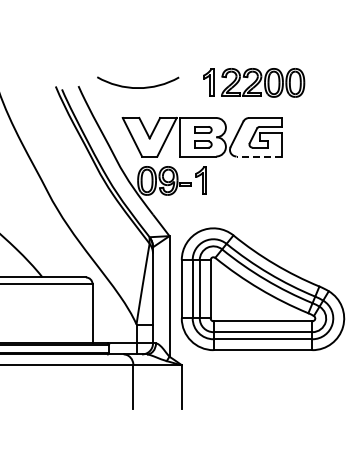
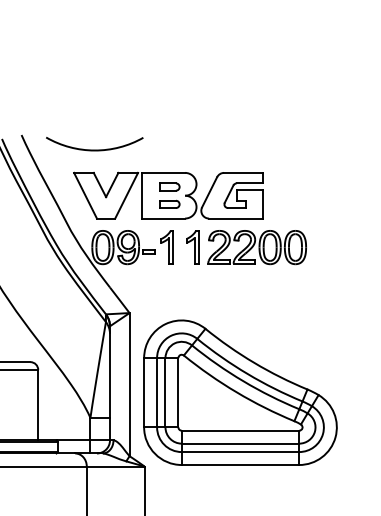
part: (254, 82) -> (247, 247), moved
arc: (138, 87) -> (95, 149), moved
line: (259, 156) -> (236, 218), dashed -> solid
part: (262, 288) -> (239, 391), moved

